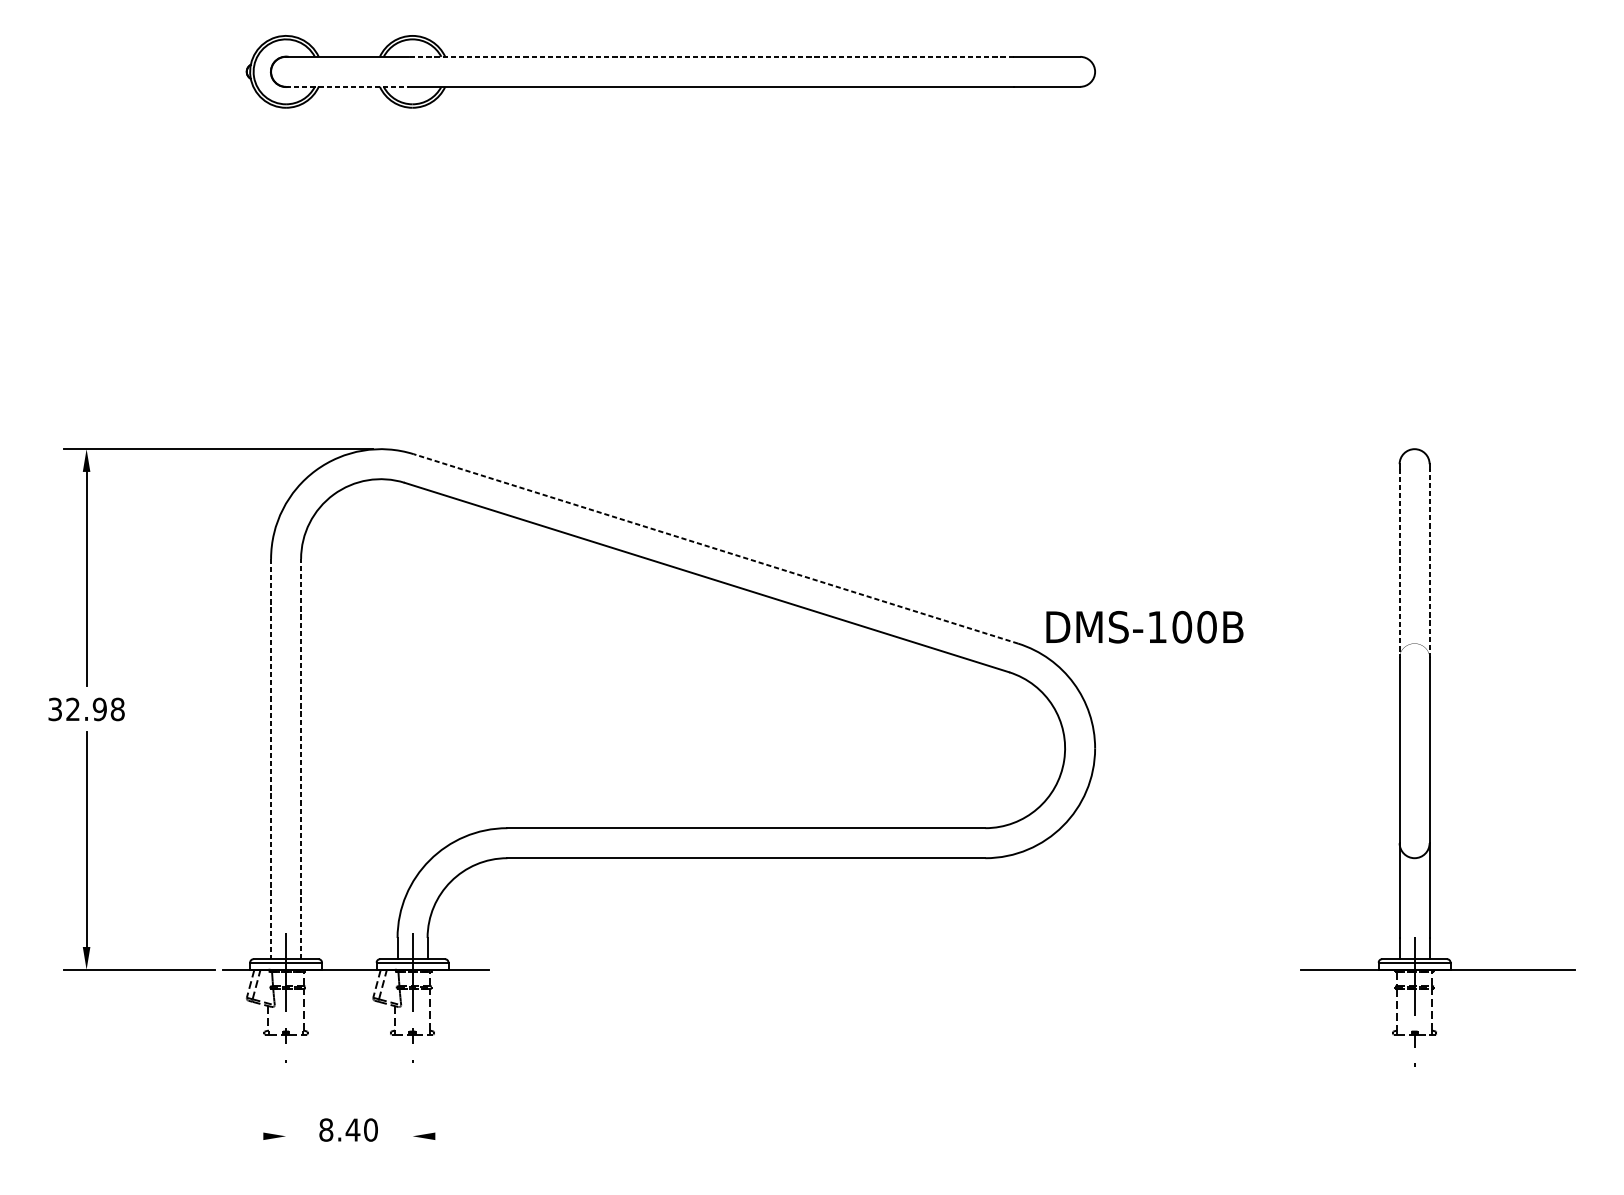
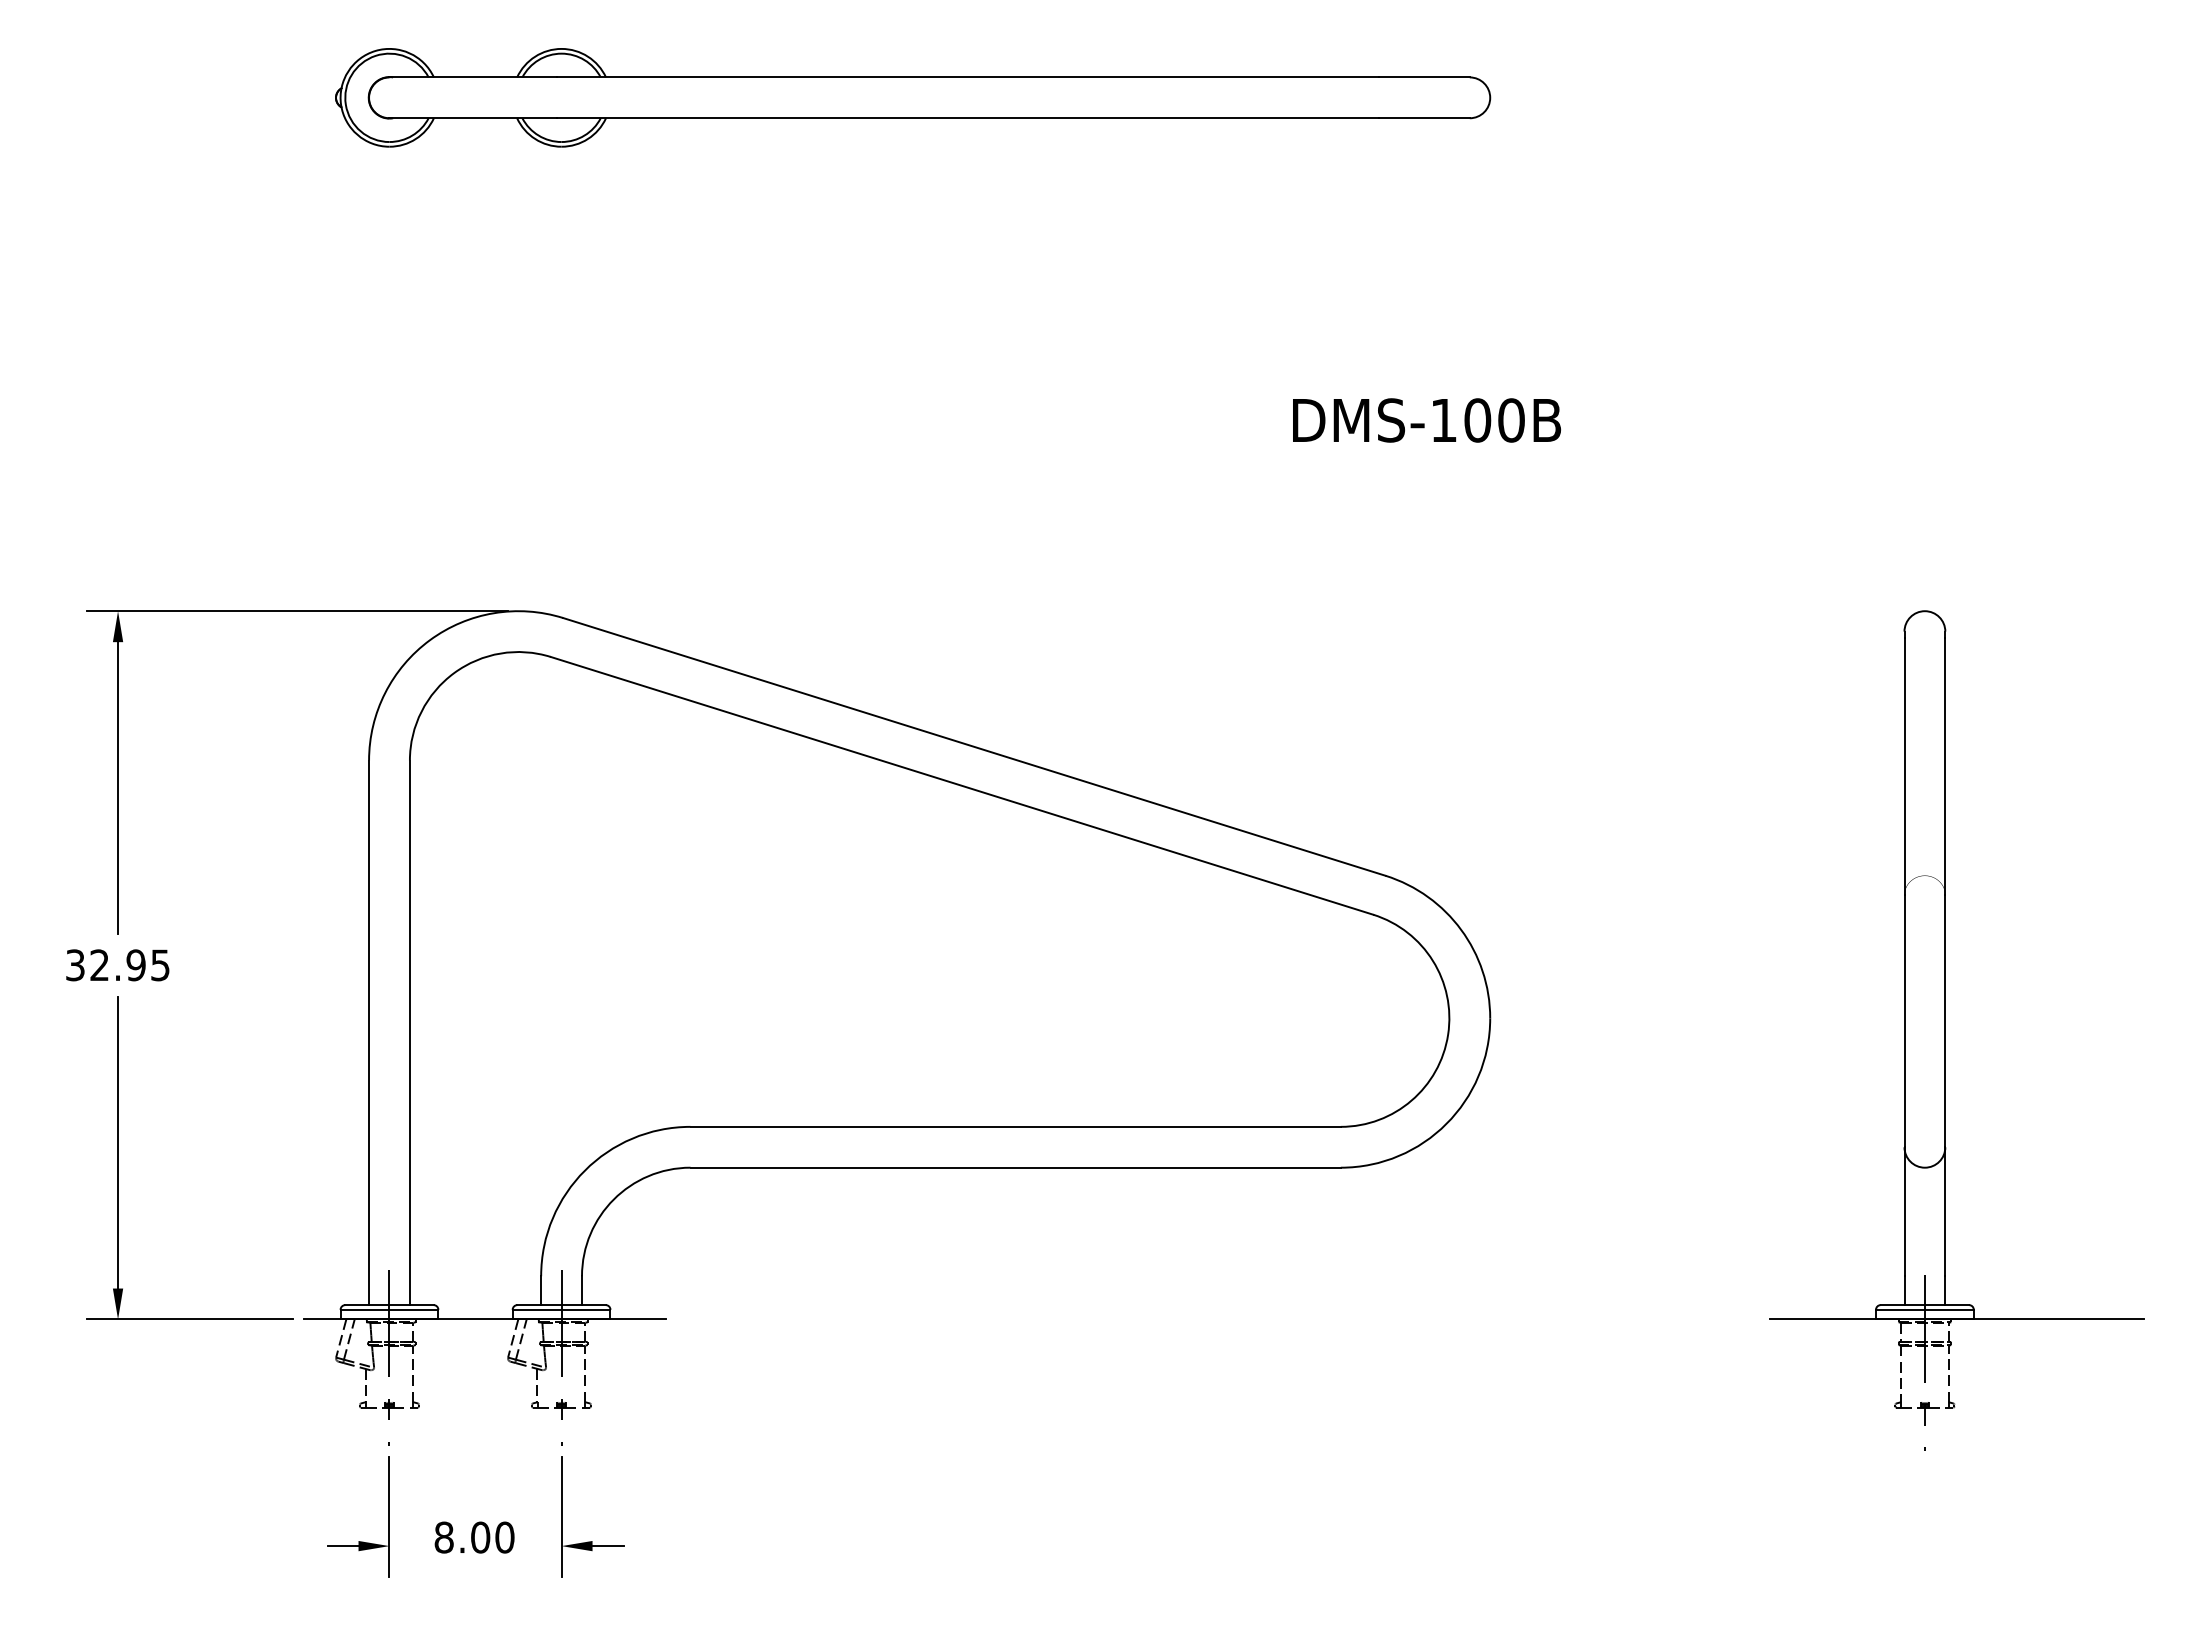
line: (710, 56) -> (967, 77), dashed -> solid
line: (347, 87) -> (473, 118), dashed -> solid
line: (716, 548) -> (974, 746), dashed -> solid
line: (1399, 563) -> (1904, 766), dashed -> solid
line: (1429, 563) -> (1945, 766), dashed -> solid
text: (1144, 627) -> (1426, 420), moved
text: (117, 709) -> (160, 965), 32.98 -> 32.95
line: (300, 758) -> (409, 1032), dashed -> solid
line: (271, 759) -> (369, 1033), dashed -> solid
line: (286, 1114) -> (389, 1516), added
line: (412, 1114) -> (561, 1516), added
text: (352, 1130) -> (480, 1537), 8.40 -> 8.00
line: (251, 1136) -> (342, 1546), added
line: (446, 1136) -> (607, 1546), added

